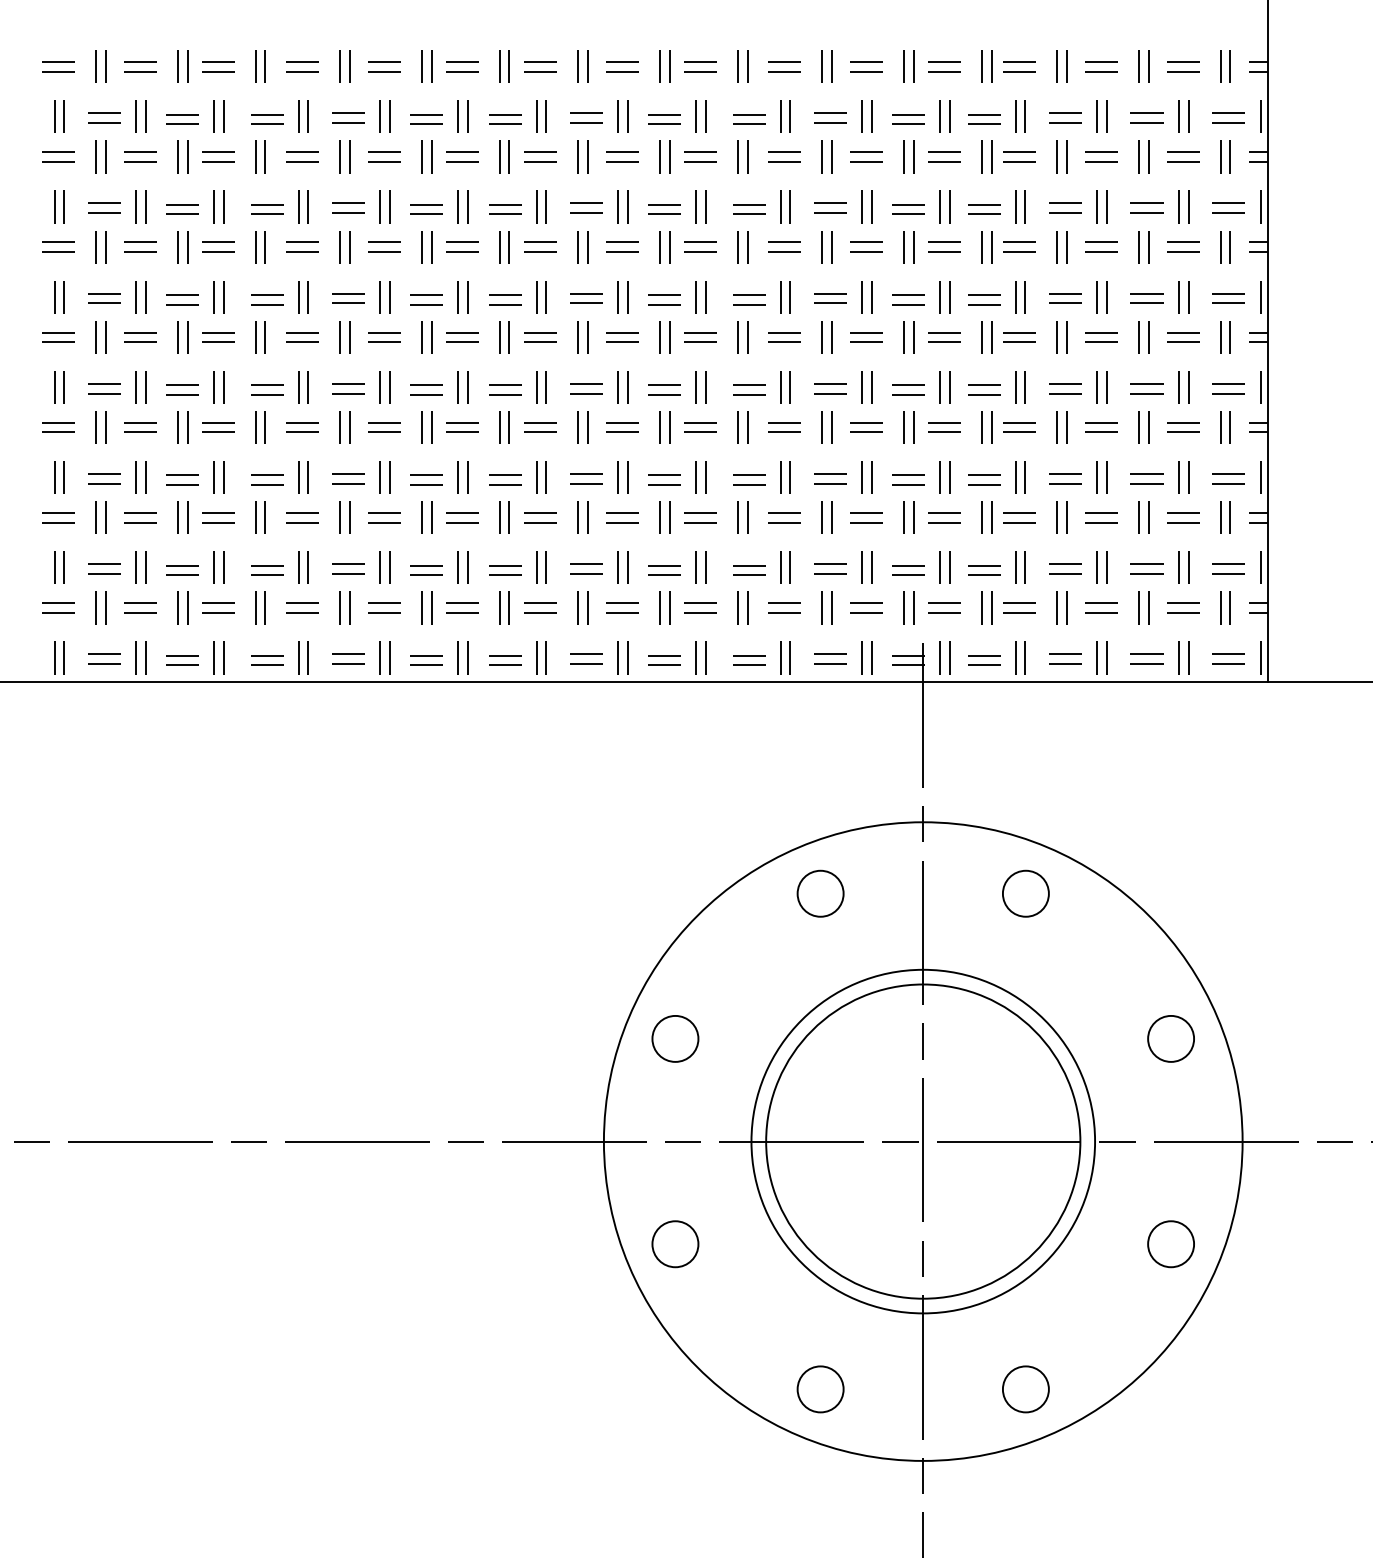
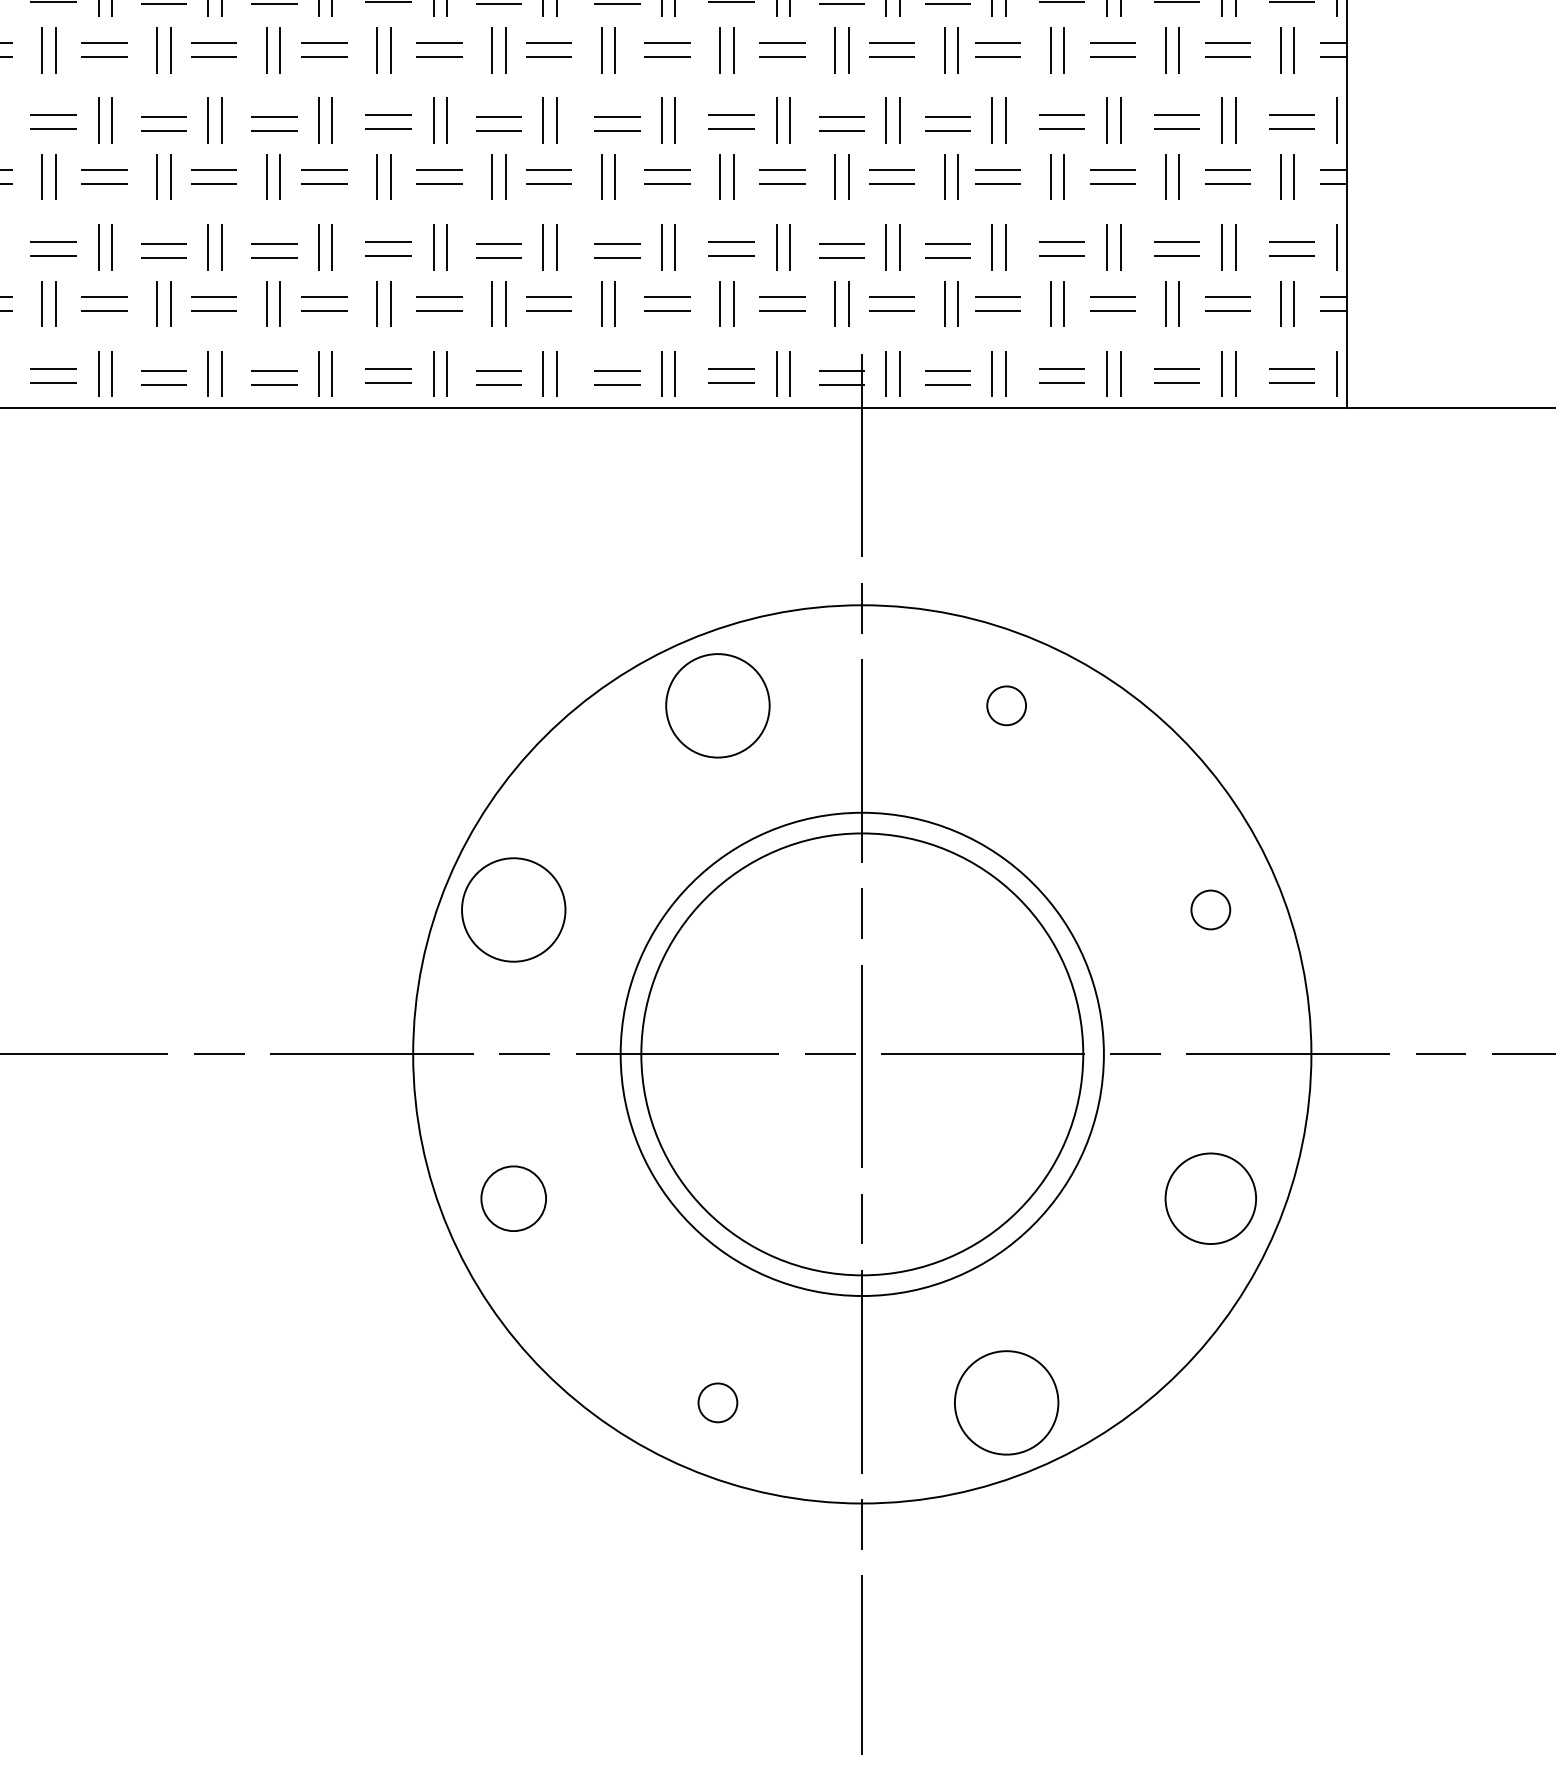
circle: (820, 893) -> (717, 705), size x1.6
circle: (1025, 893) -> (1006, 705), size x0.6
circle: (675, 1038) -> (513, 909), size x1.6
circle: (1171, 1038) -> (1211, 909), size x0.6
circle: (1171, 1244) -> (1211, 1199), size x1.4
circle: (820, 1389) -> (717, 1403), size x0.6
circle: (1025, 1389) -> (1006, 1403), size x1.6

